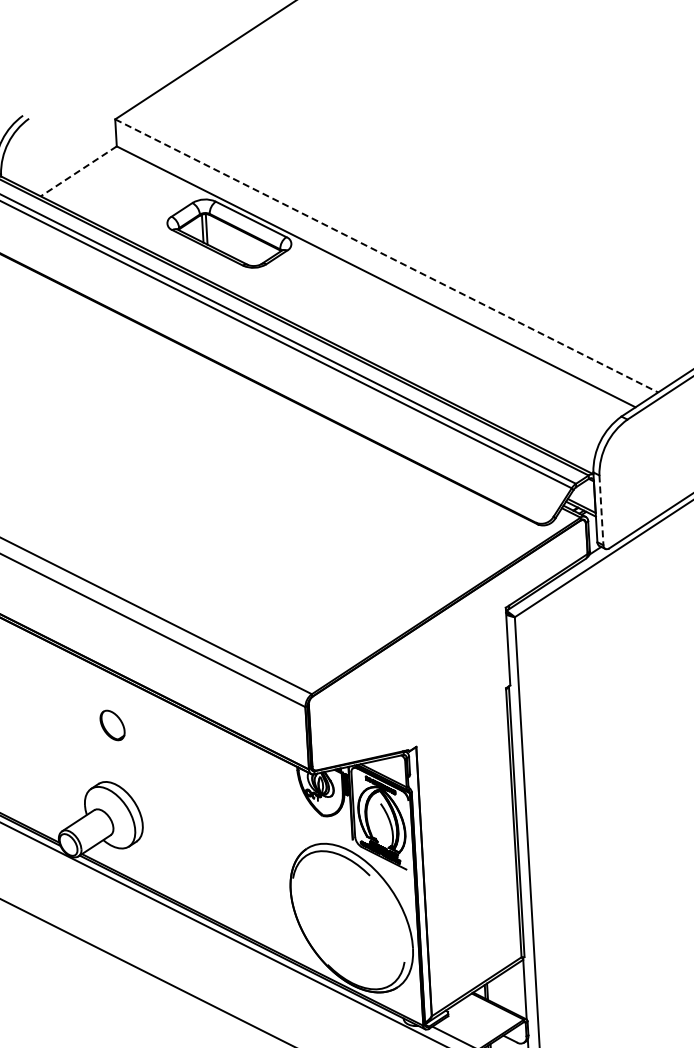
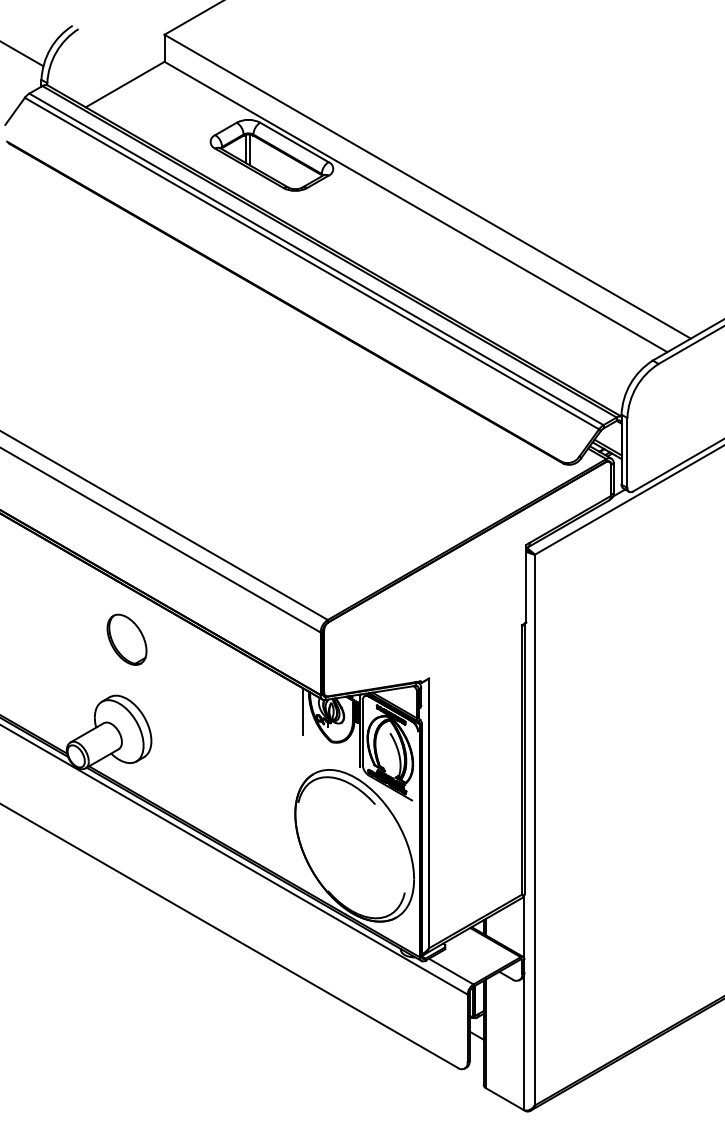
line: (78, 171) -> (124, 84), dashed -> solid
line: (386, 255) -> (427, 186), dashed -> solid
line: (601, 510) -> (627, 453), dashed -> solid
part: (112, 725) -> (126, 639), size x1.67
line: (292, 787) -> (303, 711), added

